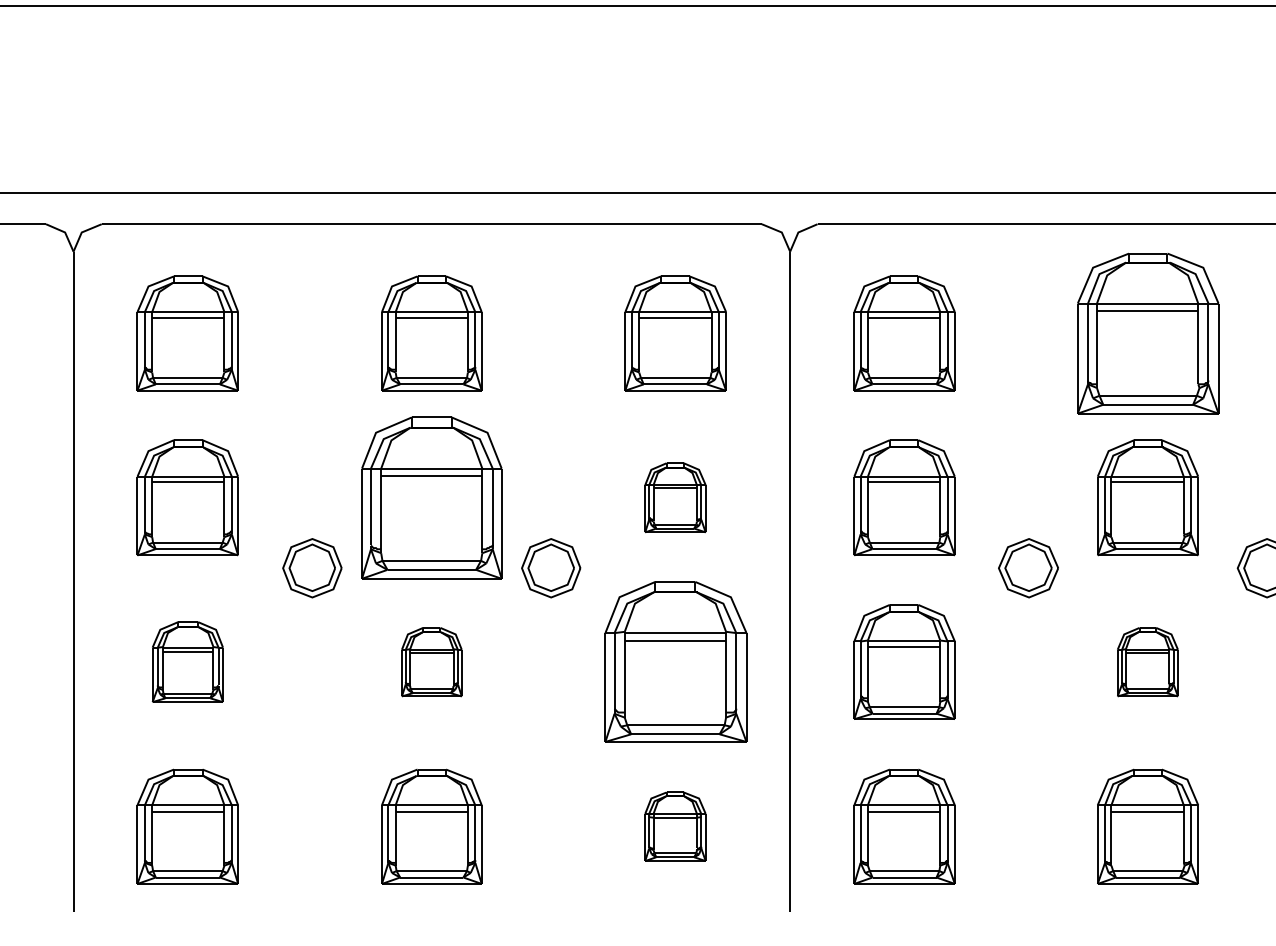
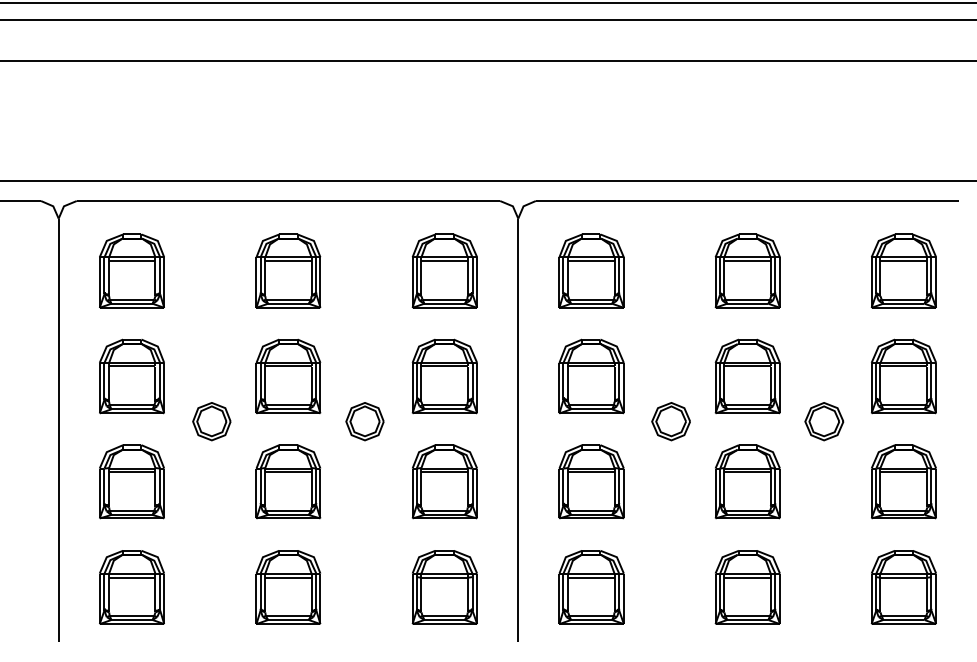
part: (1147, 332) -> (747, 270), size x0.71
part: (431, 496) -> (288, 375), size x0.71
part: (675, 497) -> (444, 376), size x1.67
part: (187, 661) -> (131, 481), size x1.43
part: (431, 661) -> (288, 481), size x1.67
part: (675, 661) -> (444, 481), size x0.71
part: (1147, 661) -> (747, 481), size x1.67
part: (675, 826) -> (444, 587), size x1.67

